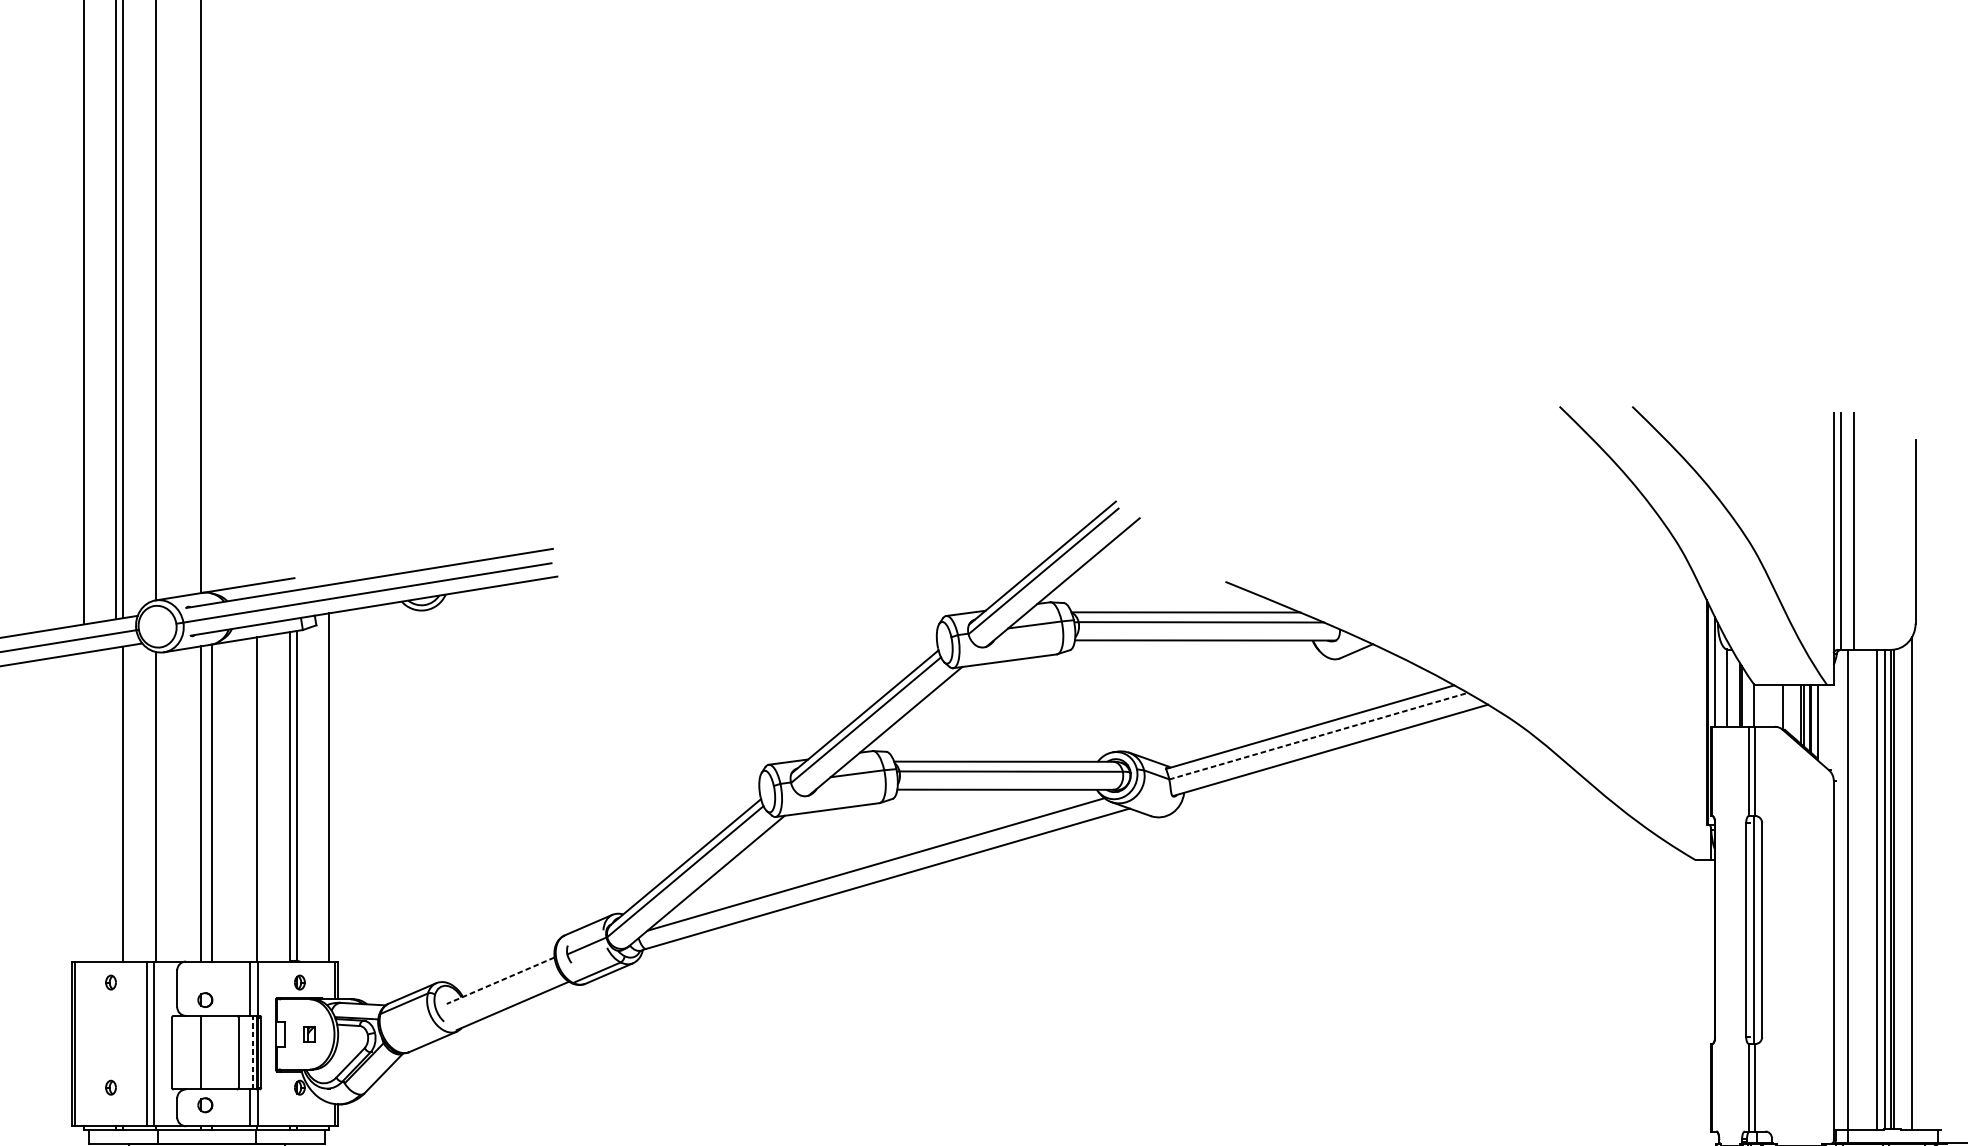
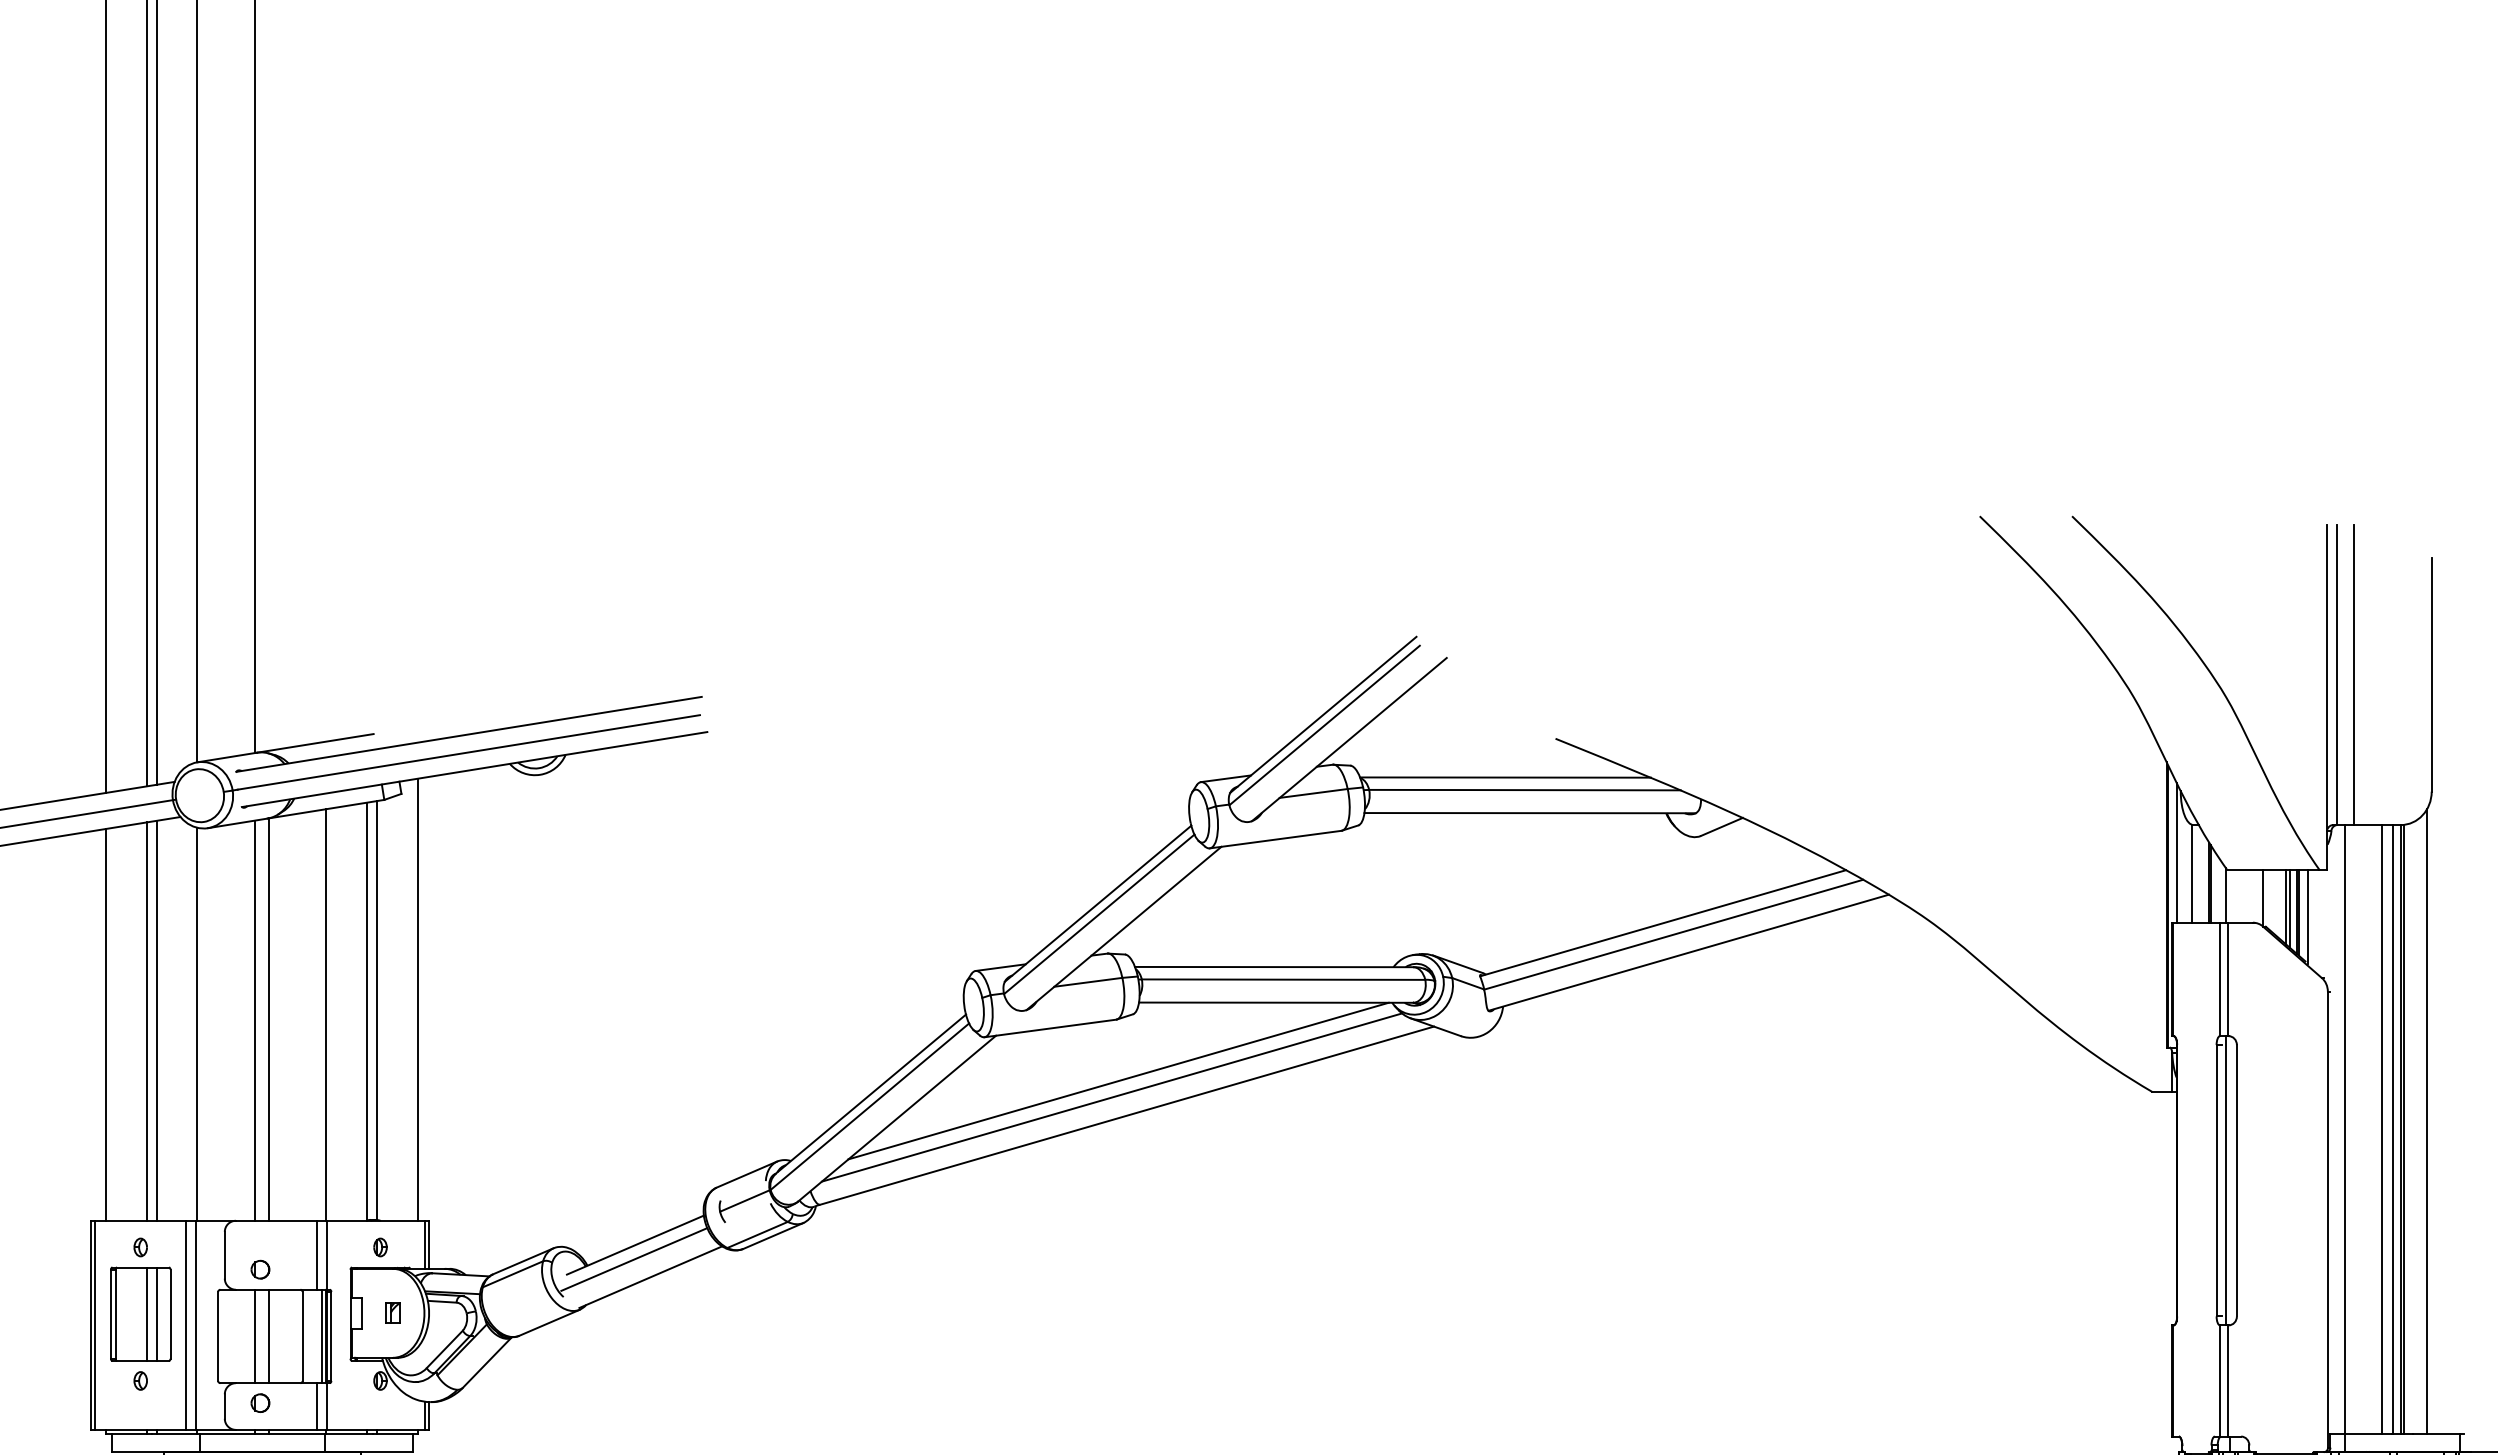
line: (1319, 736) -> (1674, 934), dashed -> solid
line: (116, 804) -> (147, 1021), added
line: (84, 806) -> (106, 1024), added
line: (881, 851) -> (1118, 1080), added
line: (499, 981) -> (634, 1245), dashed -> solid
line: (499, 992) -> (634, 1259), added
part: (110, 1034) -> (140, 1313), added
line: (211, 1052) -> (268, 1336), added
line: (253, 1052) -> (321, 1336), dashed -> solid

